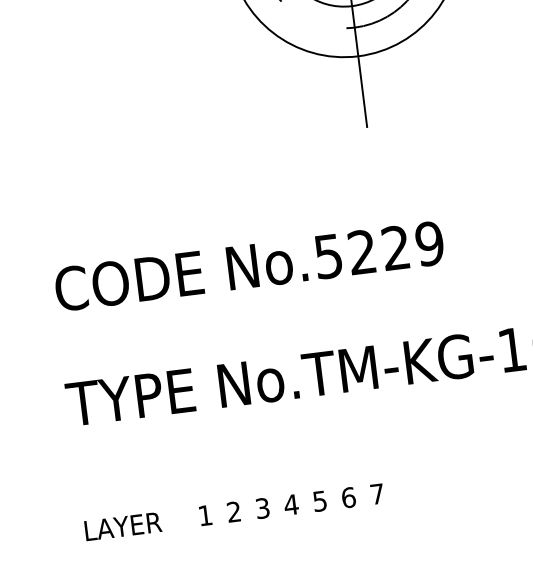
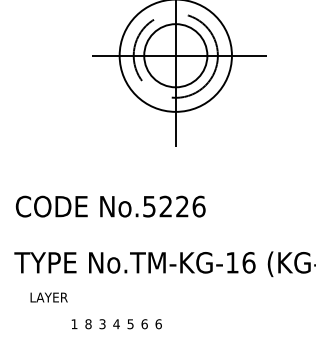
text: (428, 243) -> (198, 206), No.5229 -> No.5226
text: (377, 494) -> (158, 324), 7 -> 6
text: (234, 512) -> (88, 324), 2 -> 8
text: (121, 526) -> (48, 297), moved

